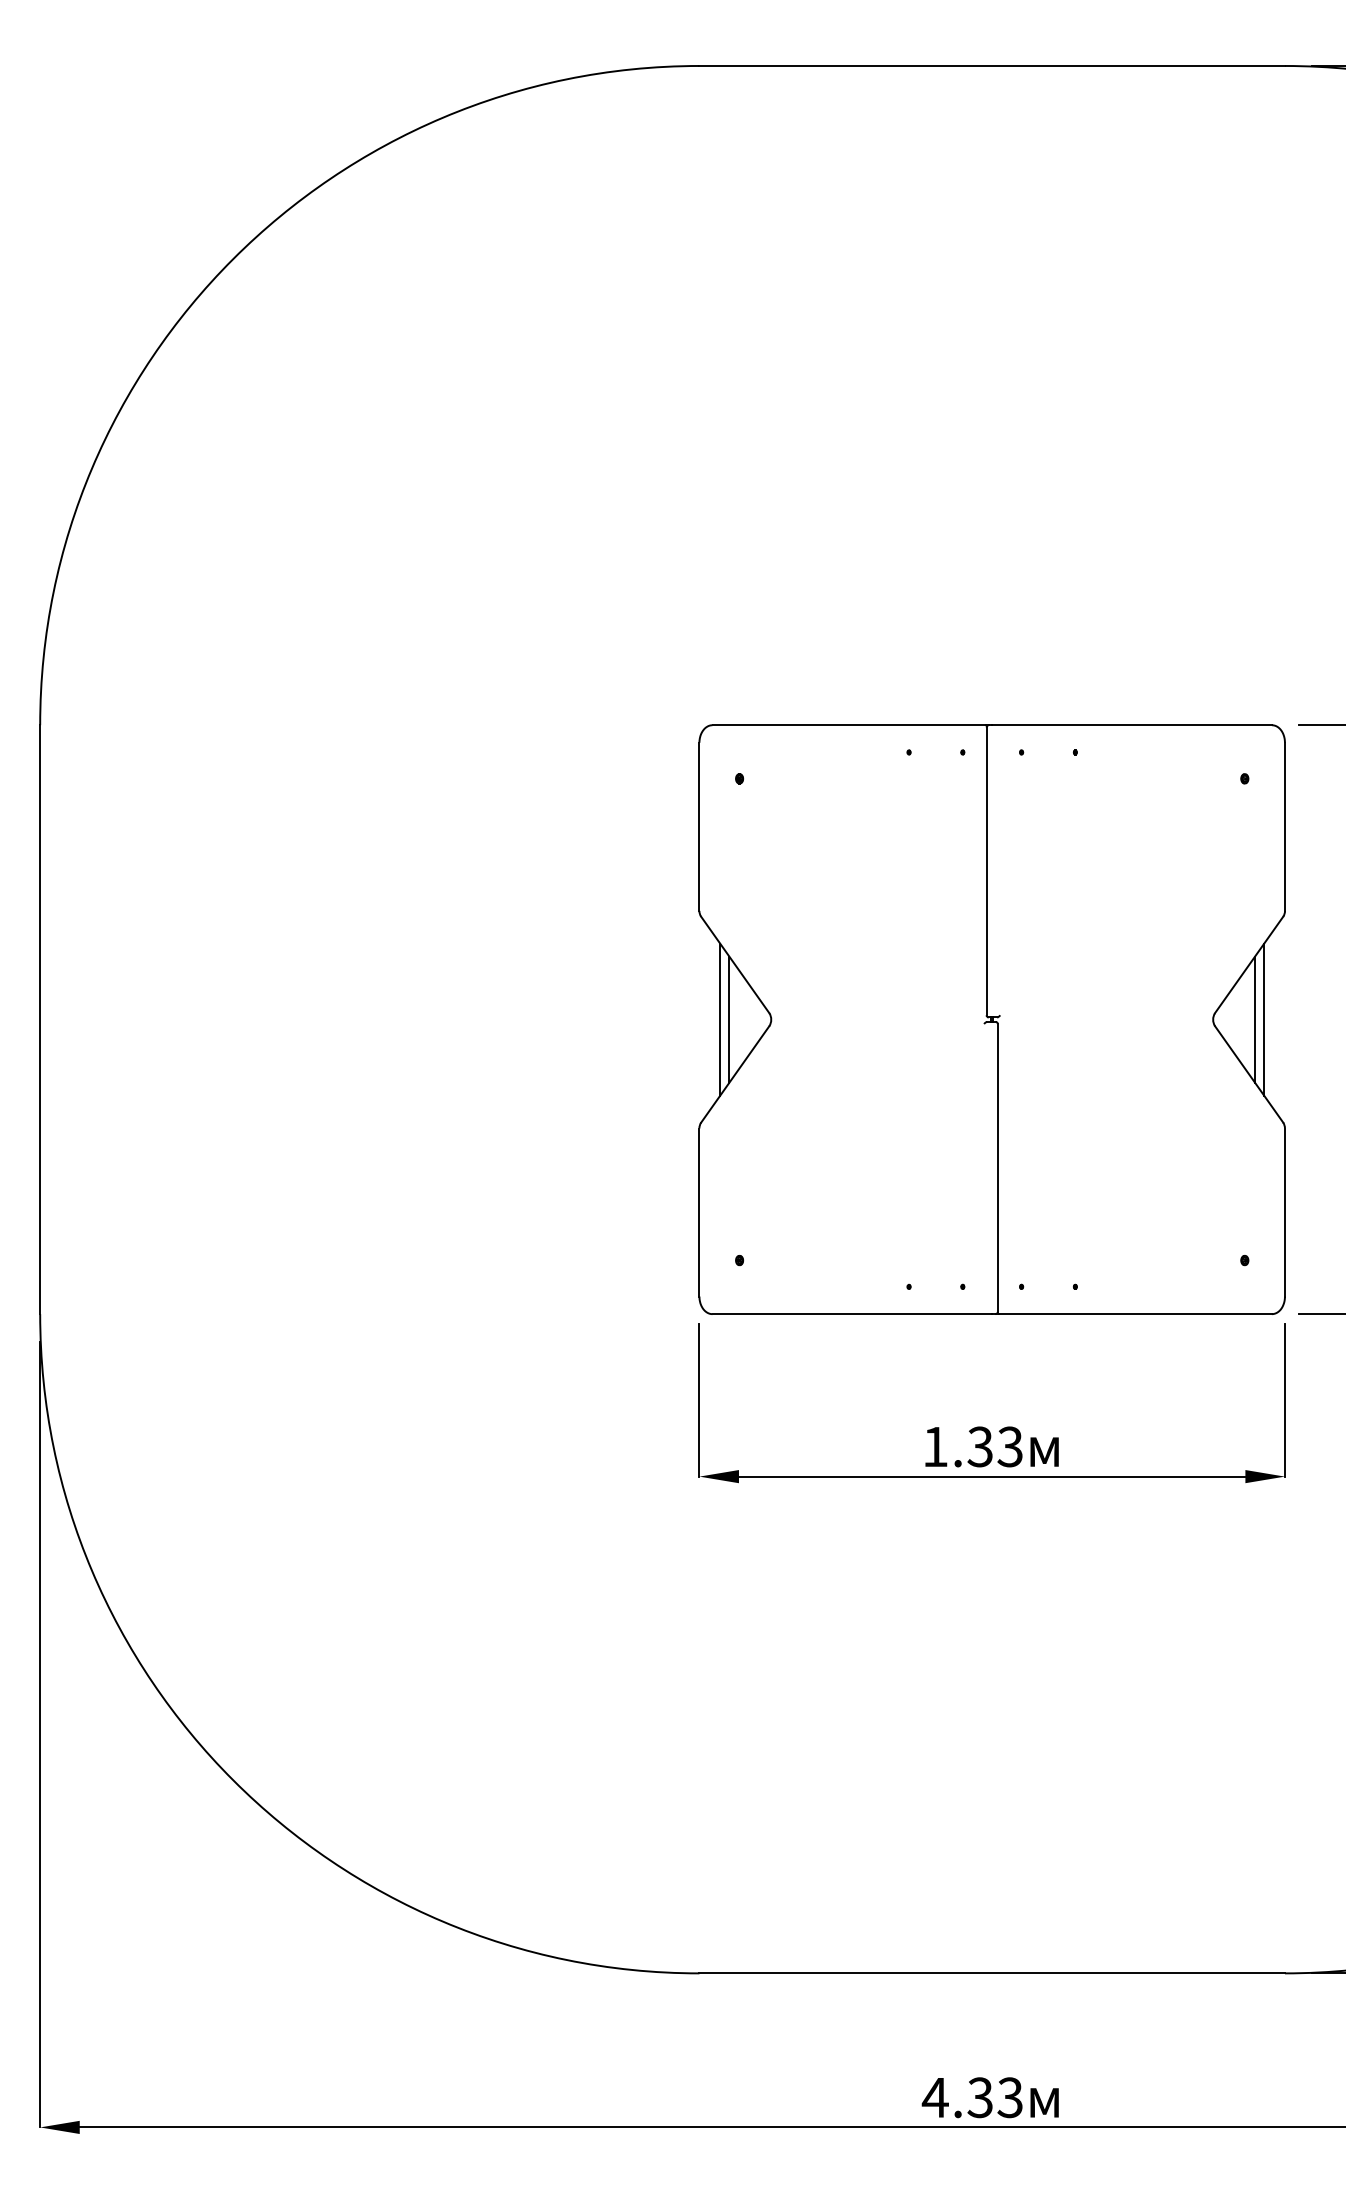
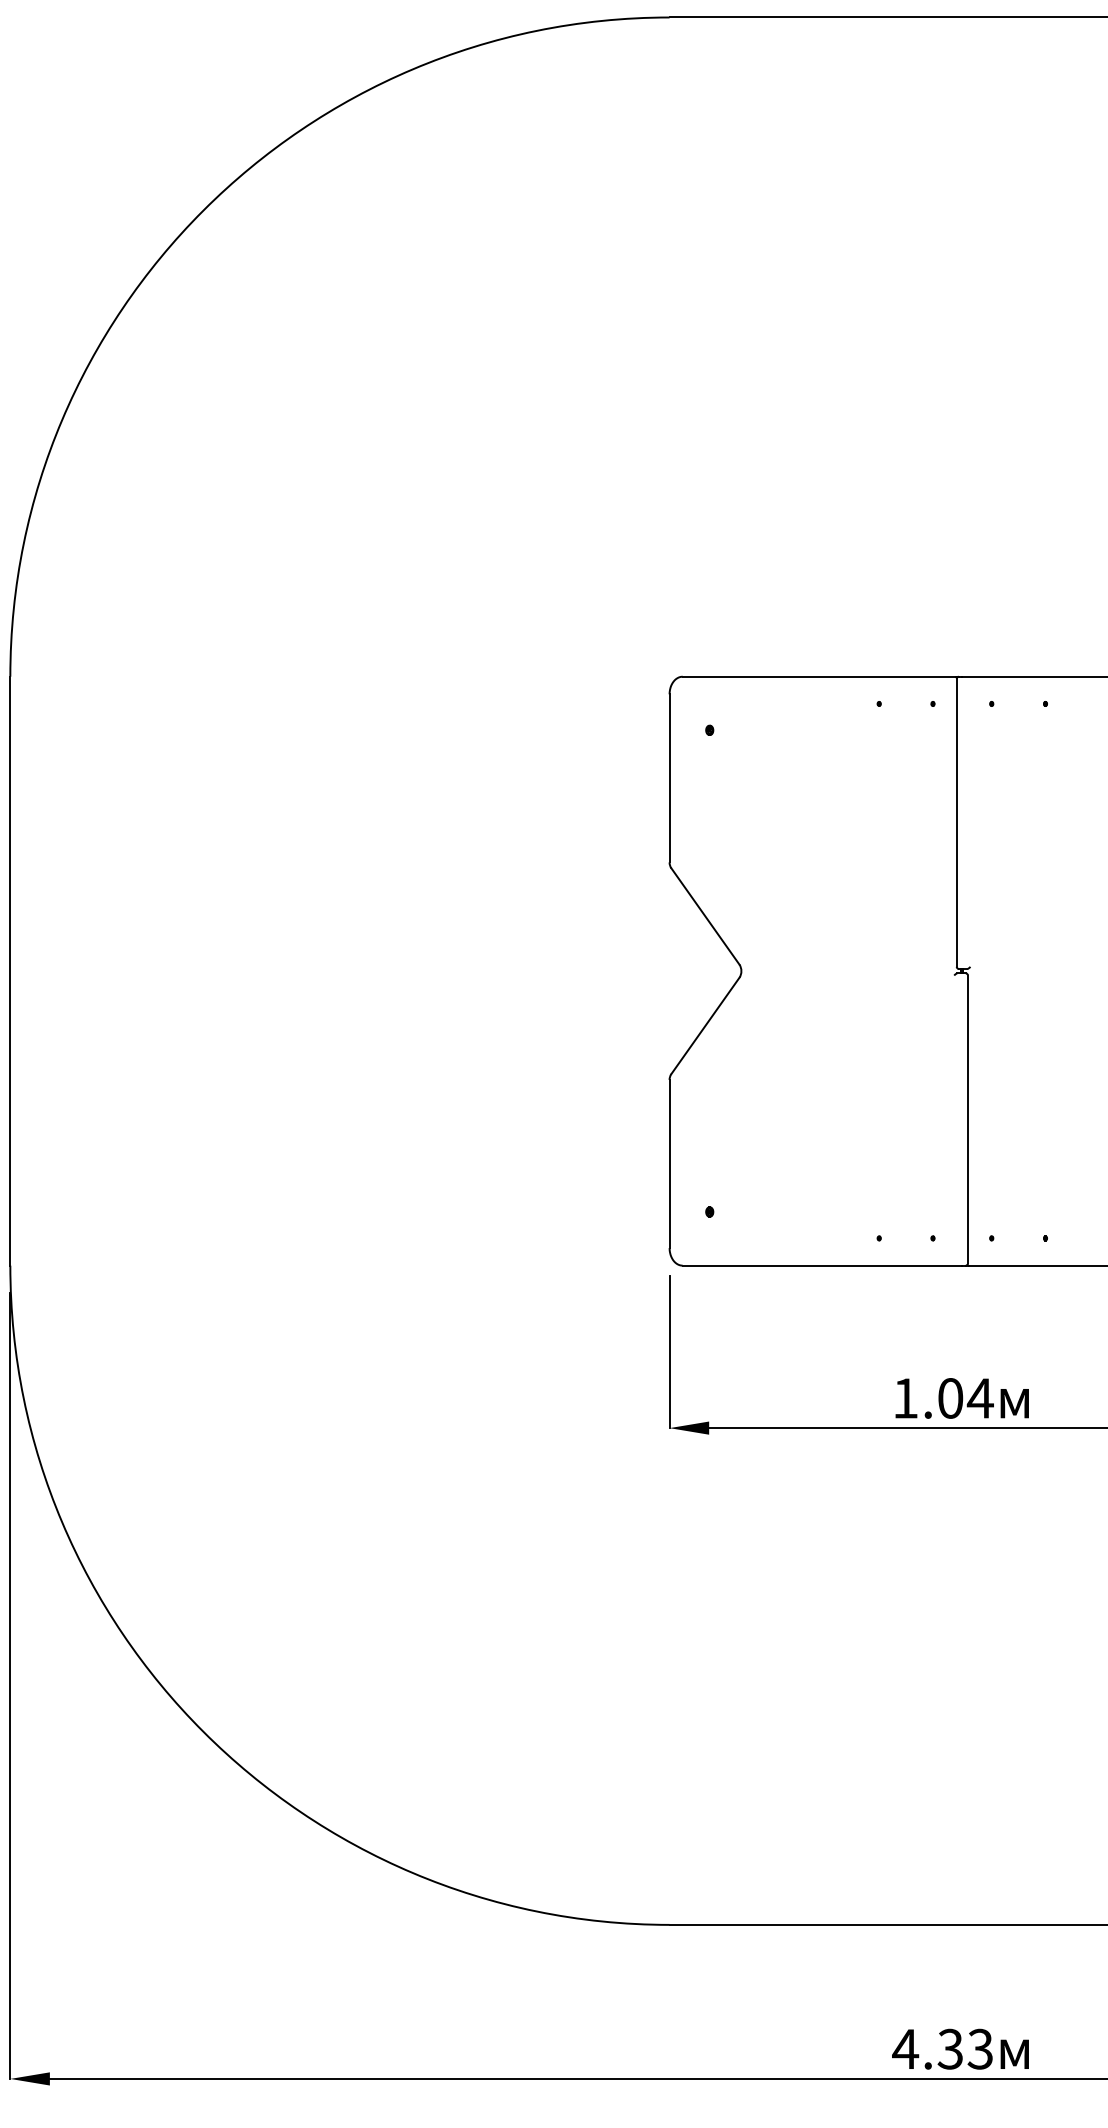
line: (720, 1019) -> (690, 971), removed
line: (729, 1019) -> (699, 971), removed
text: (995, 1446) -> (965, 1398), 1.33 -> 1.04

